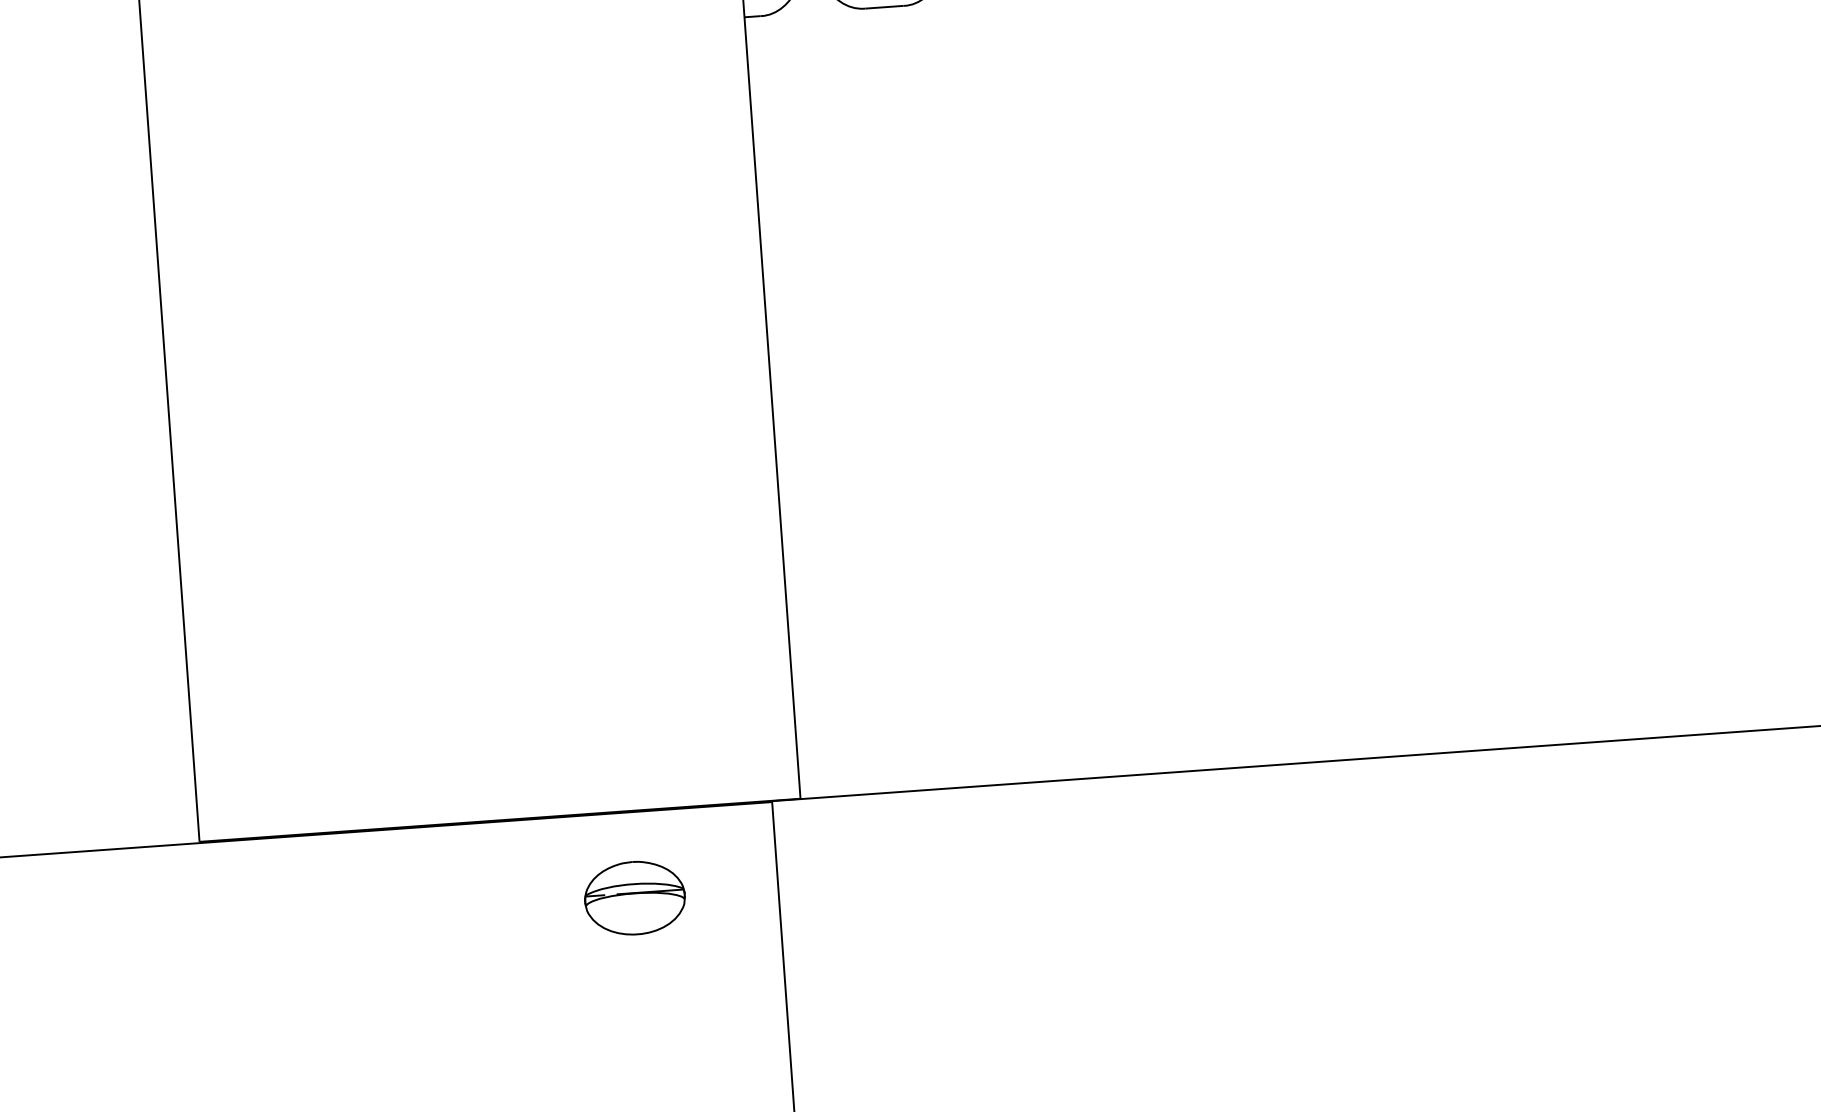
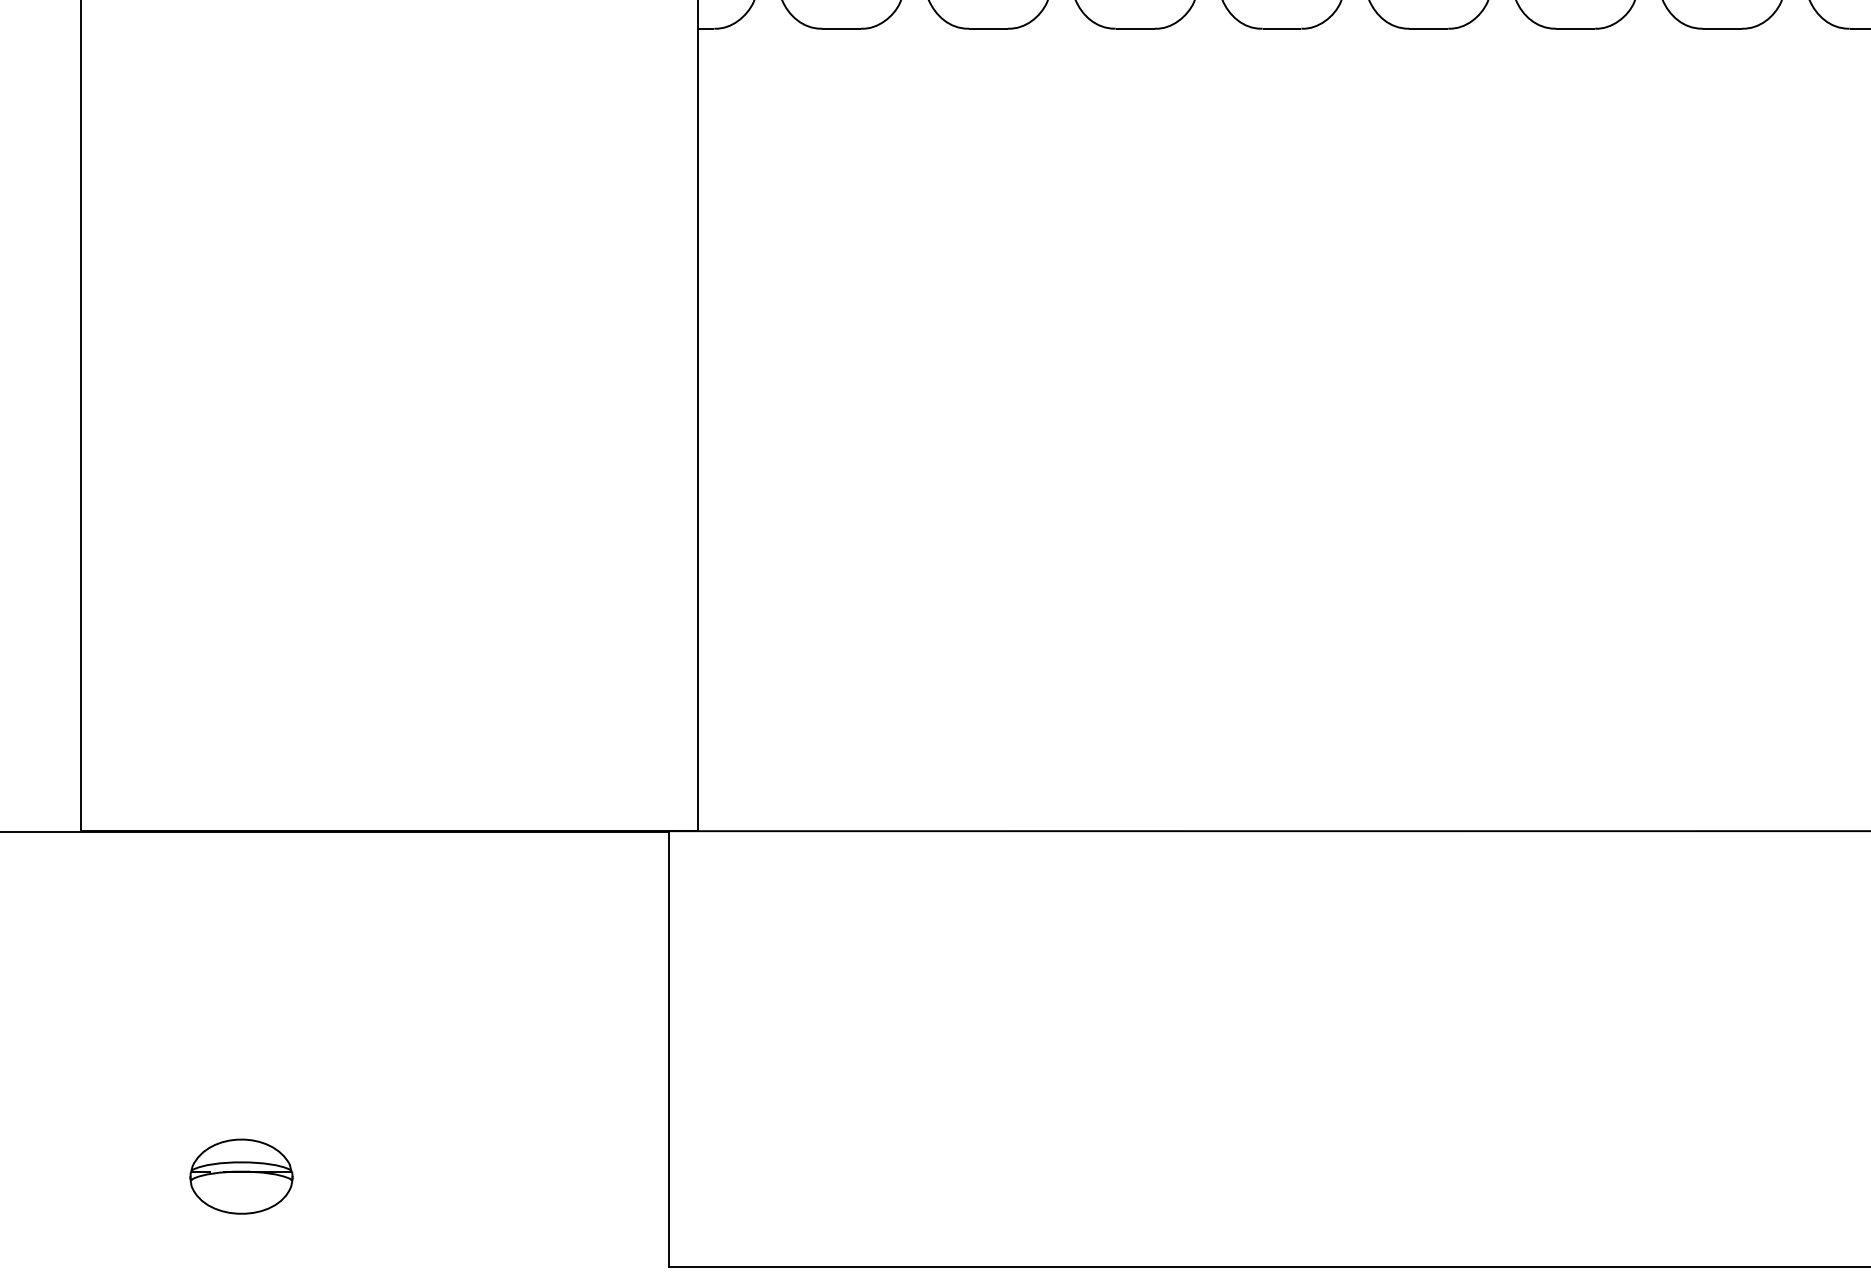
part: (634, 898) -> (521, 920), removed

